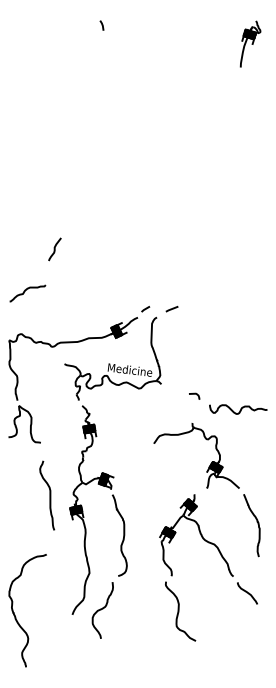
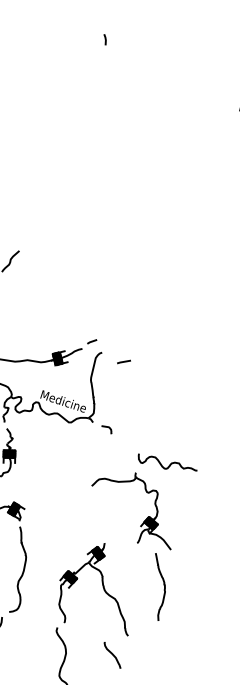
line: (171, 309) -> (123, 362), moved
curve: (194, 394) -> (107, 427), moved
part: (210, 463) -> (146, 518), moved
curve: (247, 593) -> (112, 655), moved

